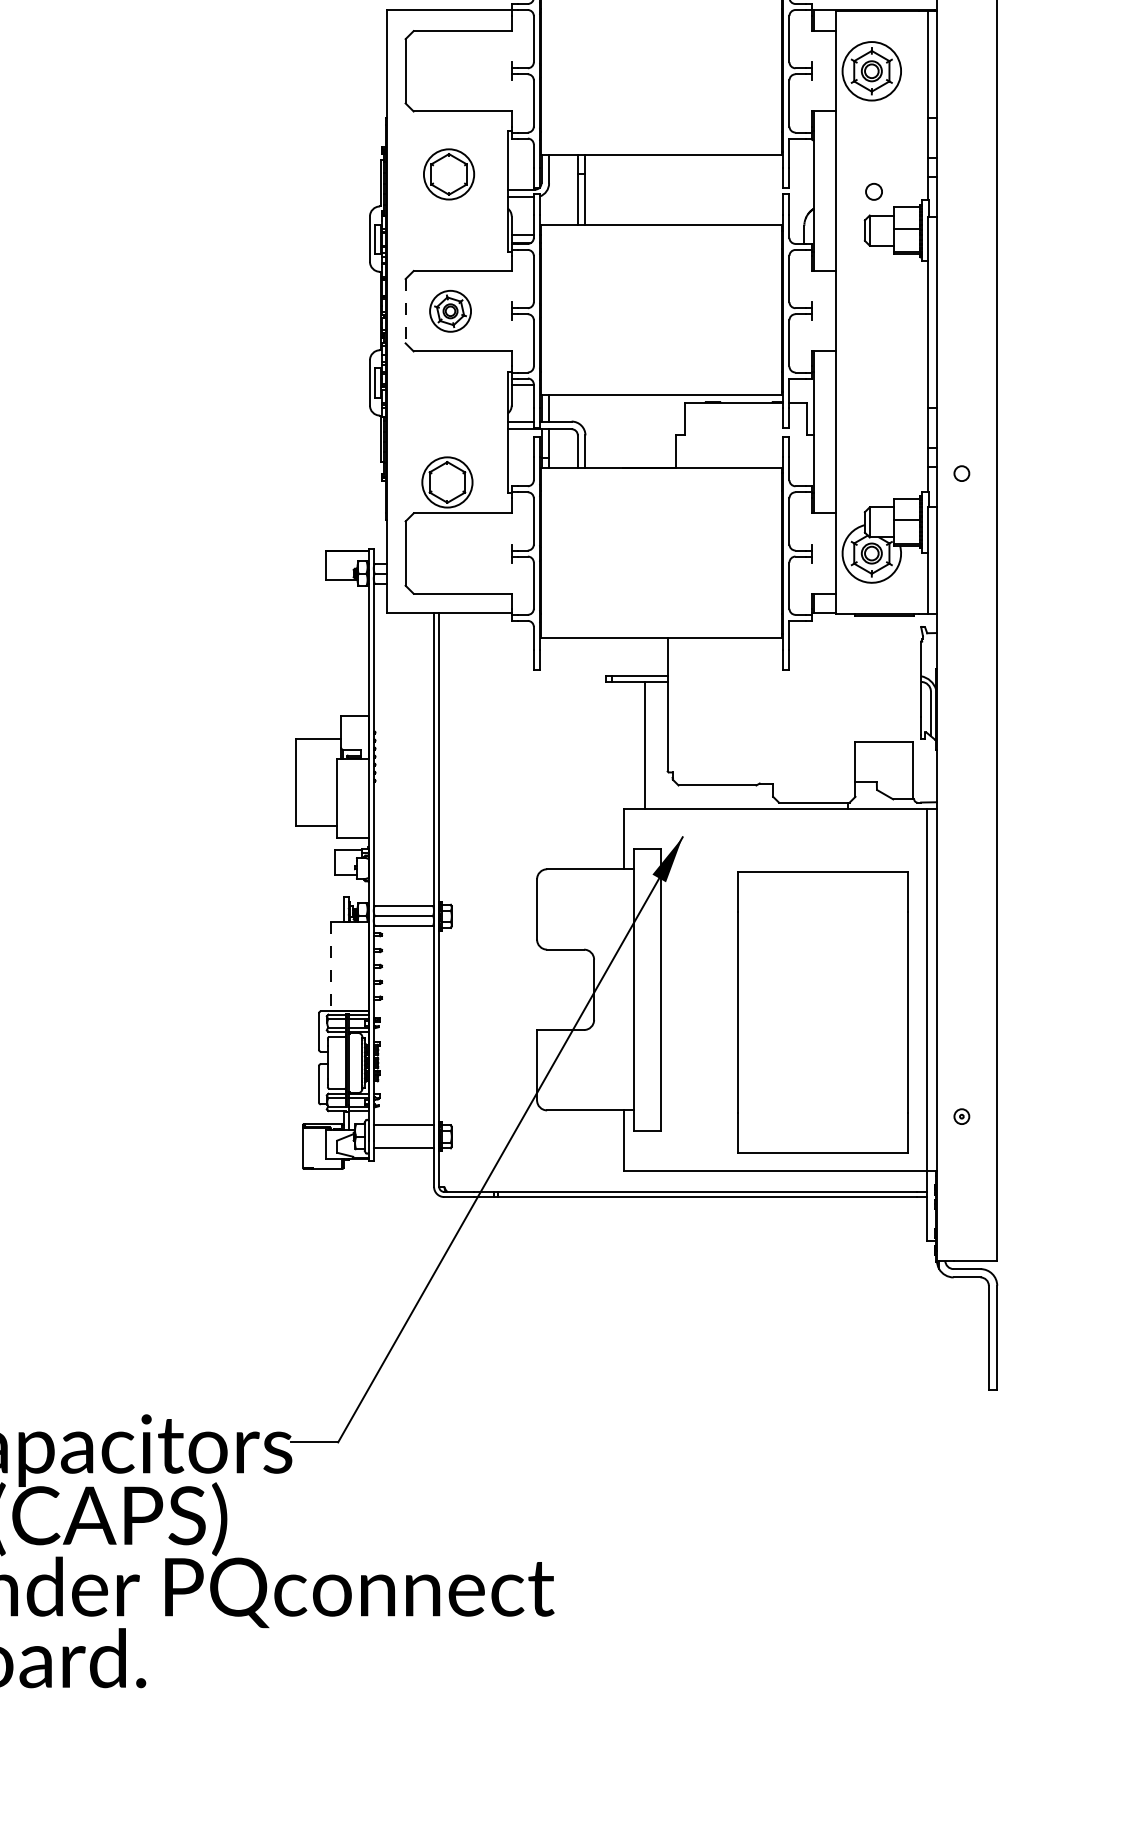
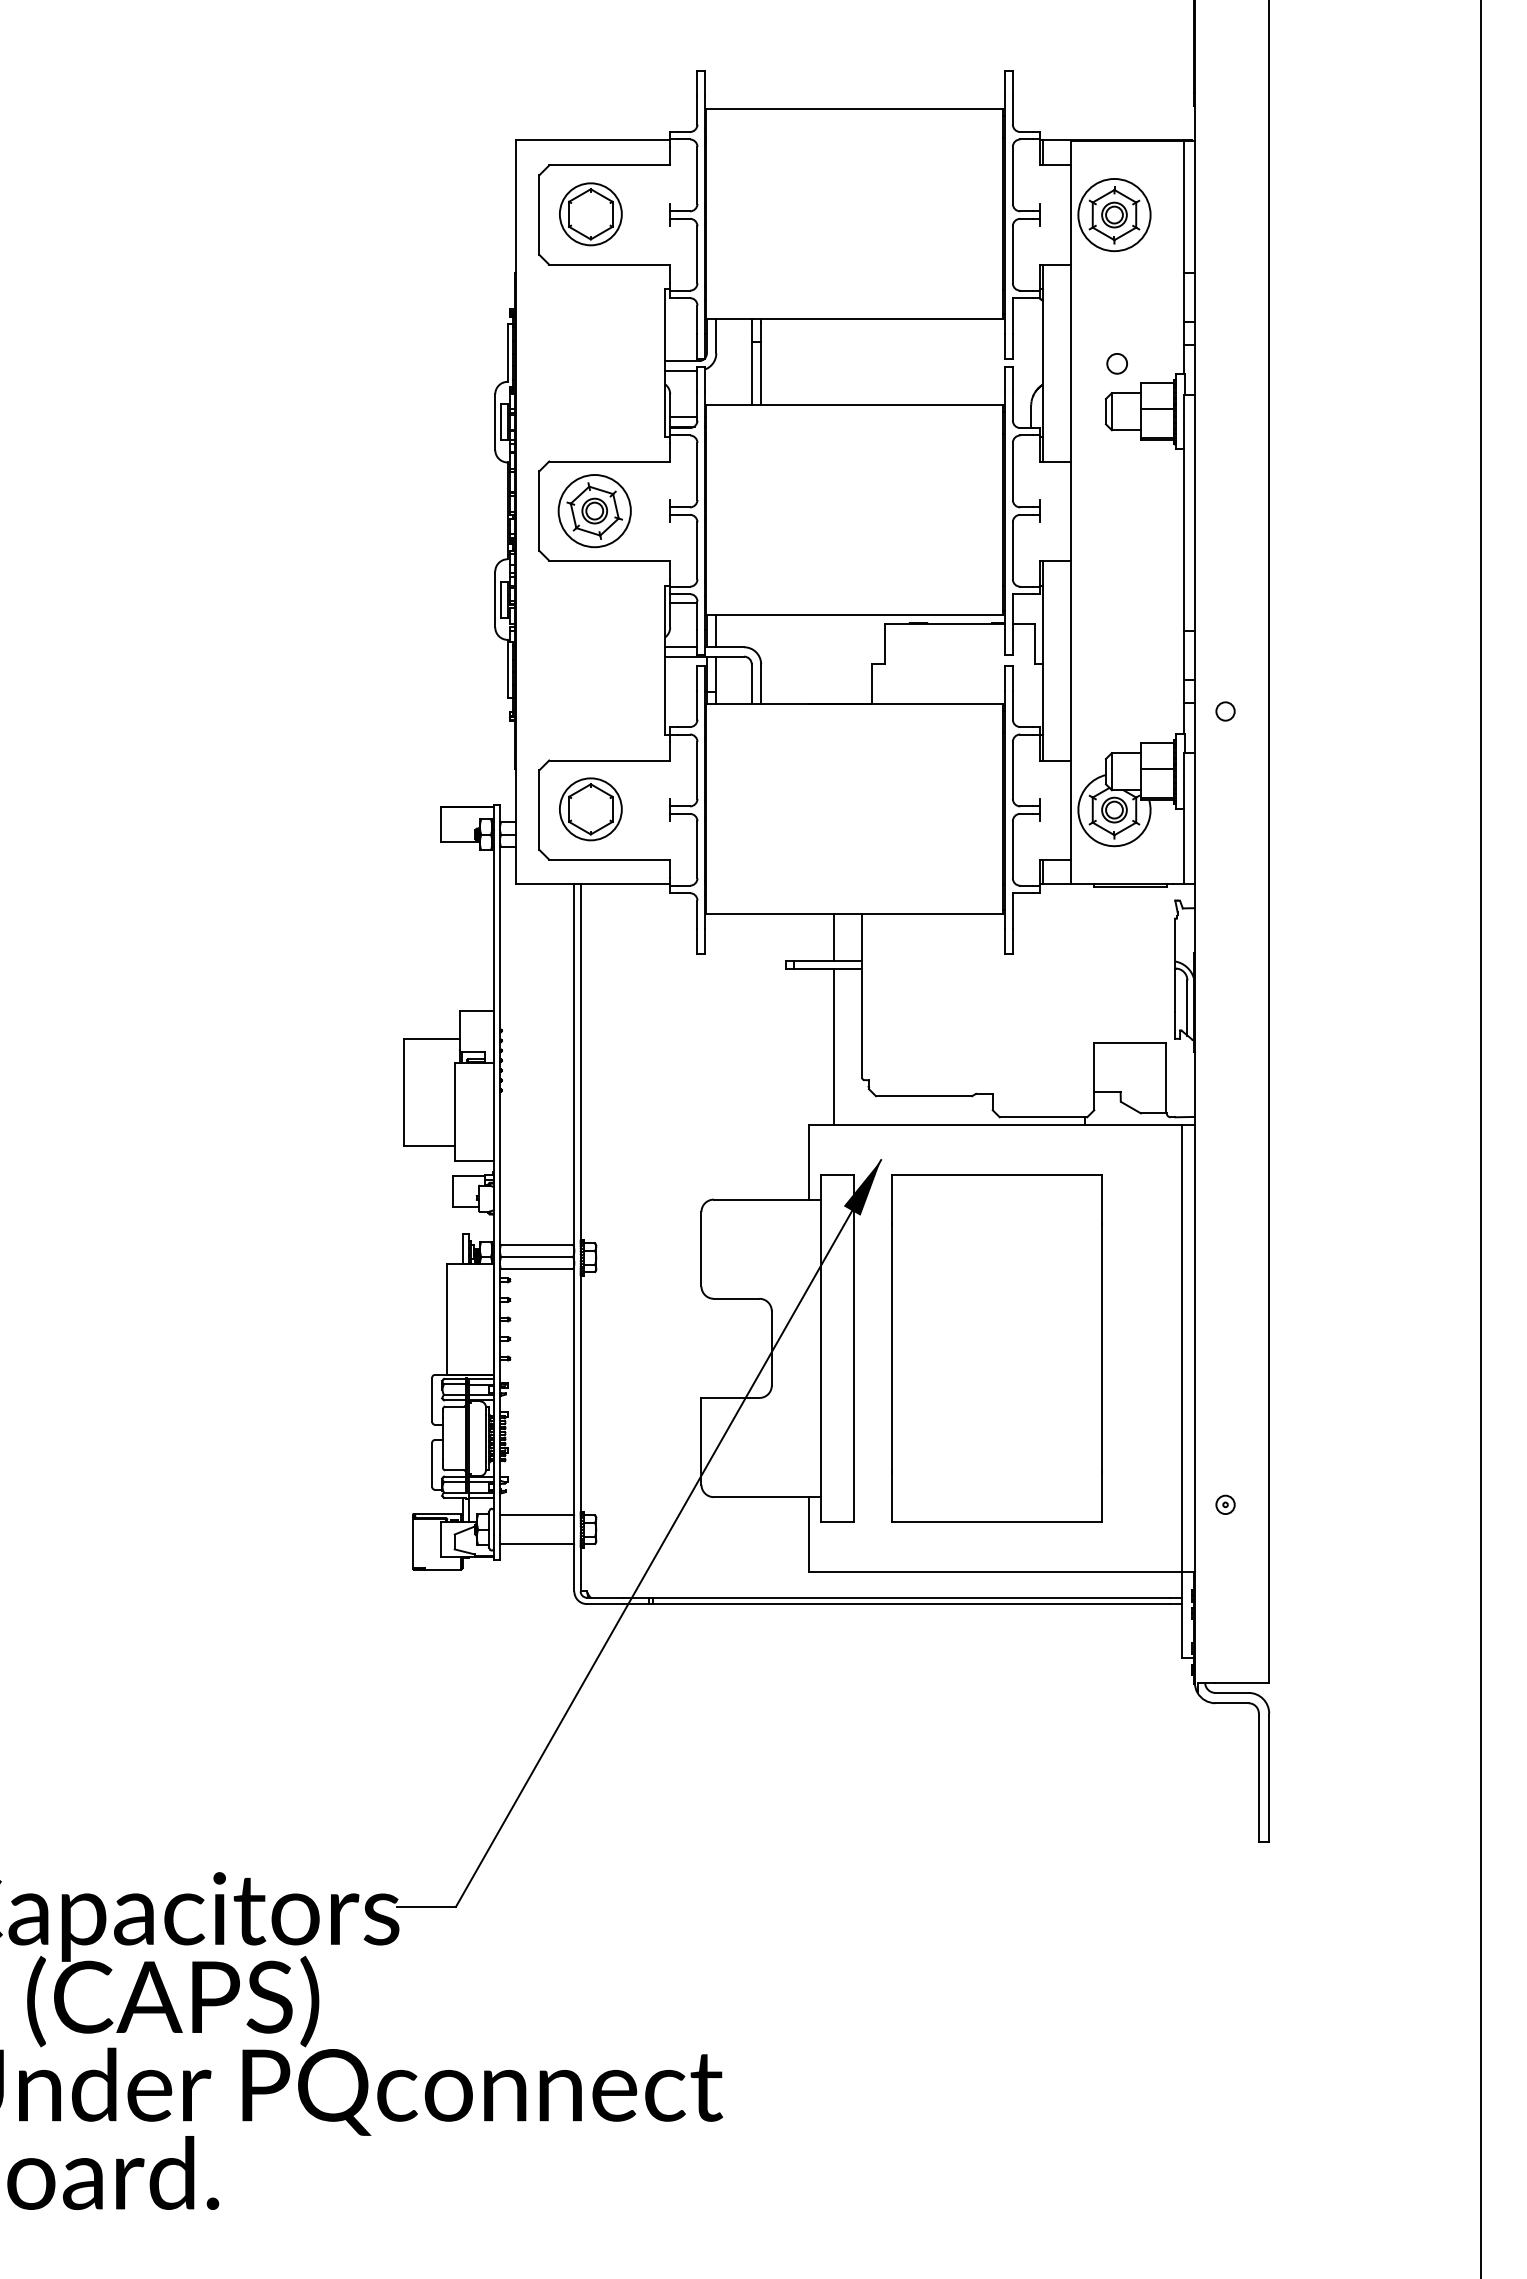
part: (448, 174) -> (590, 214), moved
line: (405, 311) -> (539, 511), dashed -> solid
part: (450, 311) -> (594, 511), size x1.43
part: (447, 482) -> (590, 809), moved
line: (644, 656) -> (834, 937), added
line: (330, 967) -> (446, 1320), dashed -> solid
part: (822, 1012) -> (996, 1348), moved

